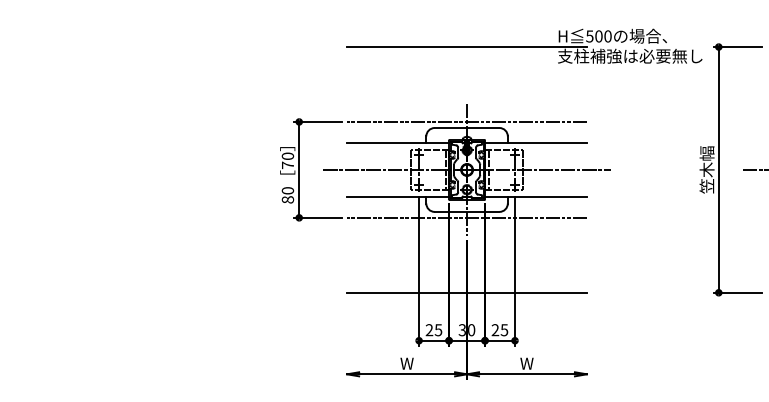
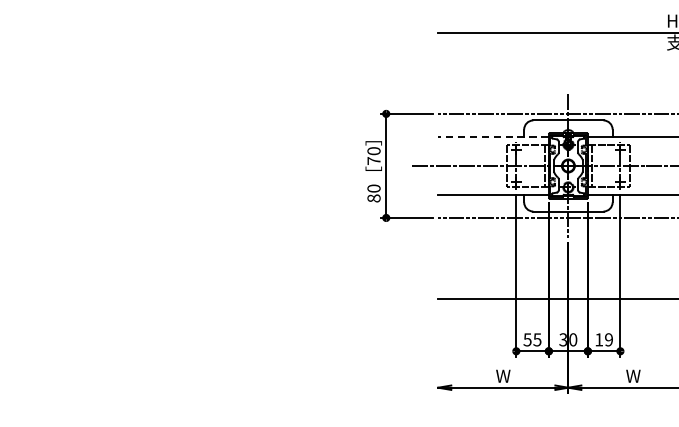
line: (398, 142) -> (493, 136), solid -> dashed
text: (429, 330) -> (527, 340), 25 -> 55
text: (499, 330) -> (603, 340), 25 -> 19

